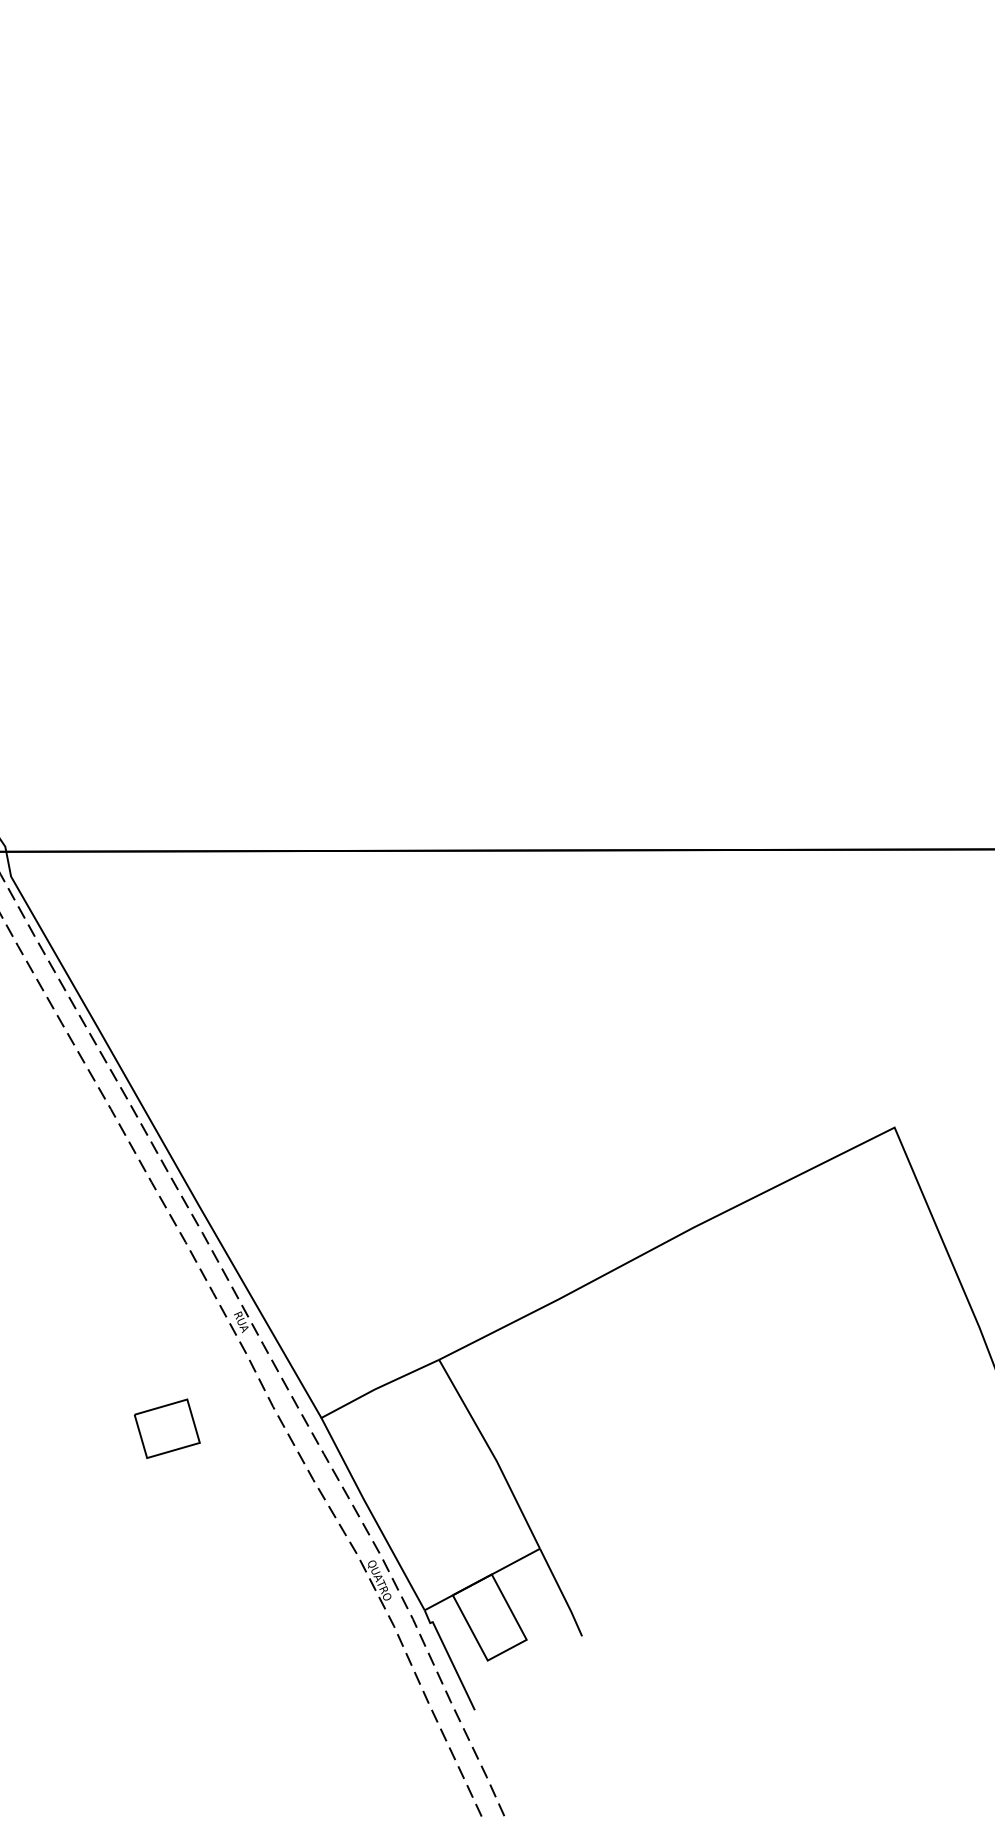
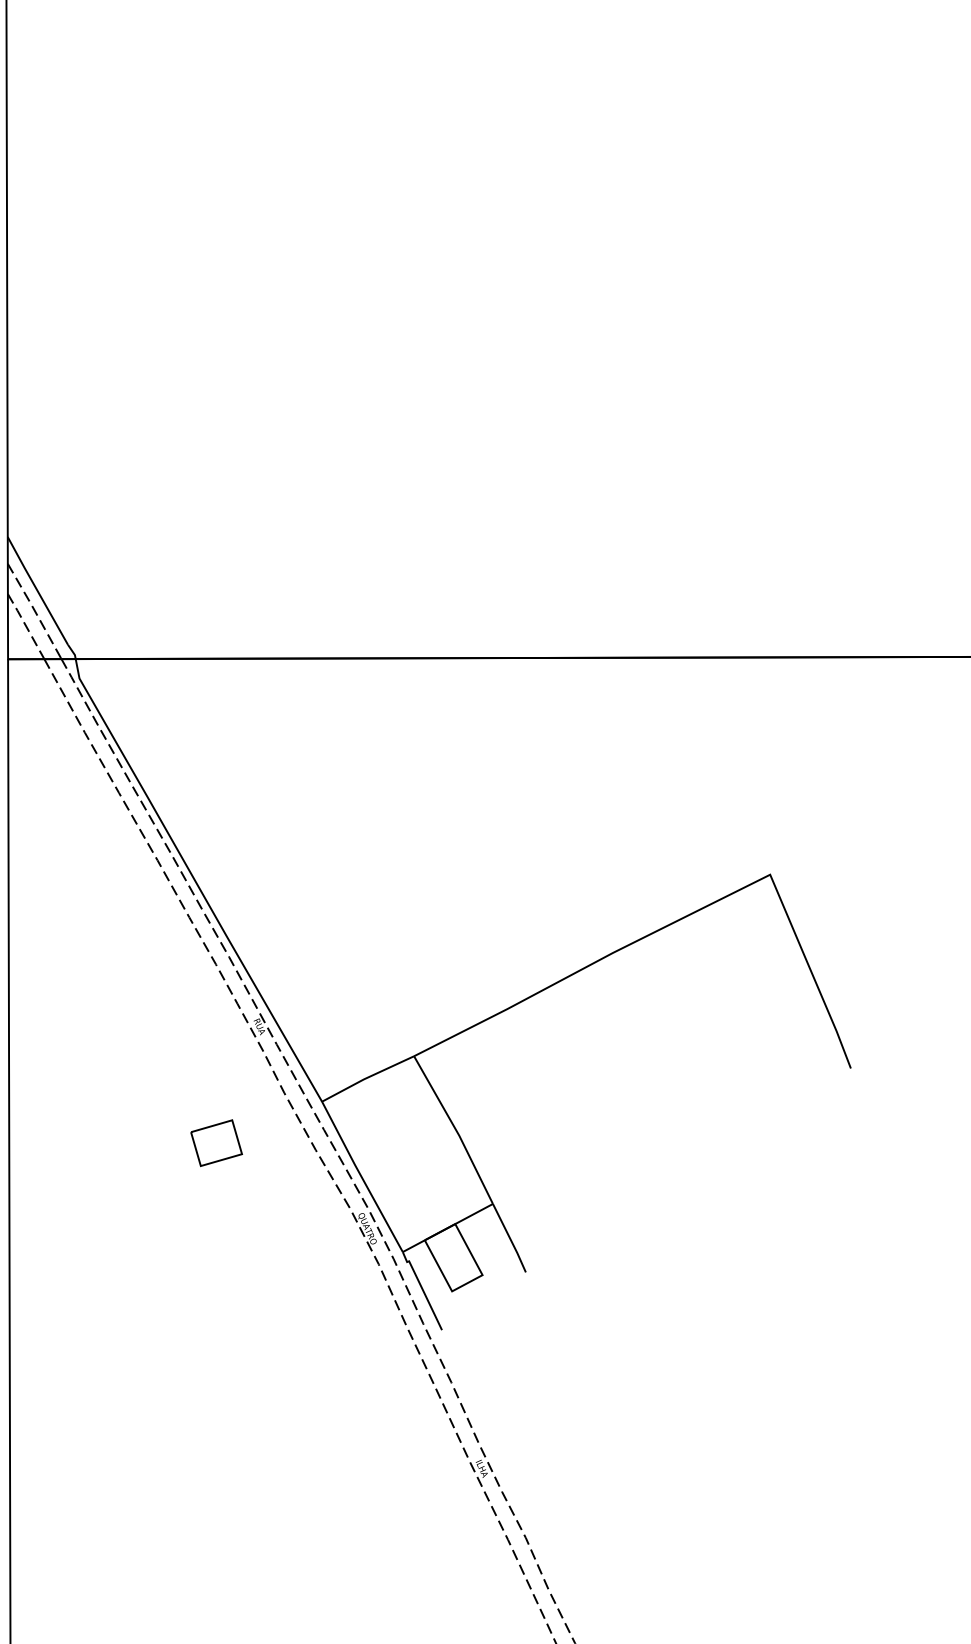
part: (167, 1429) -> (216, 1143), moved

